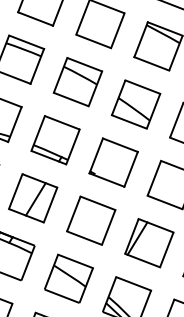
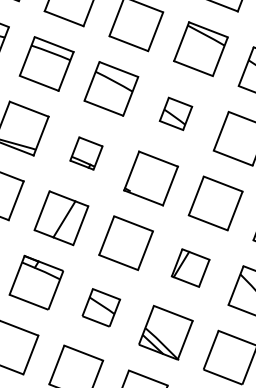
part: (135, 104) -> (175, 113), size x0.6
part: (55, 140) -> (86, 153), size x0.6
part: (149, 242) -> (190, 267), size x0.7
part: (69, 278) -> (101, 307), size x0.7

